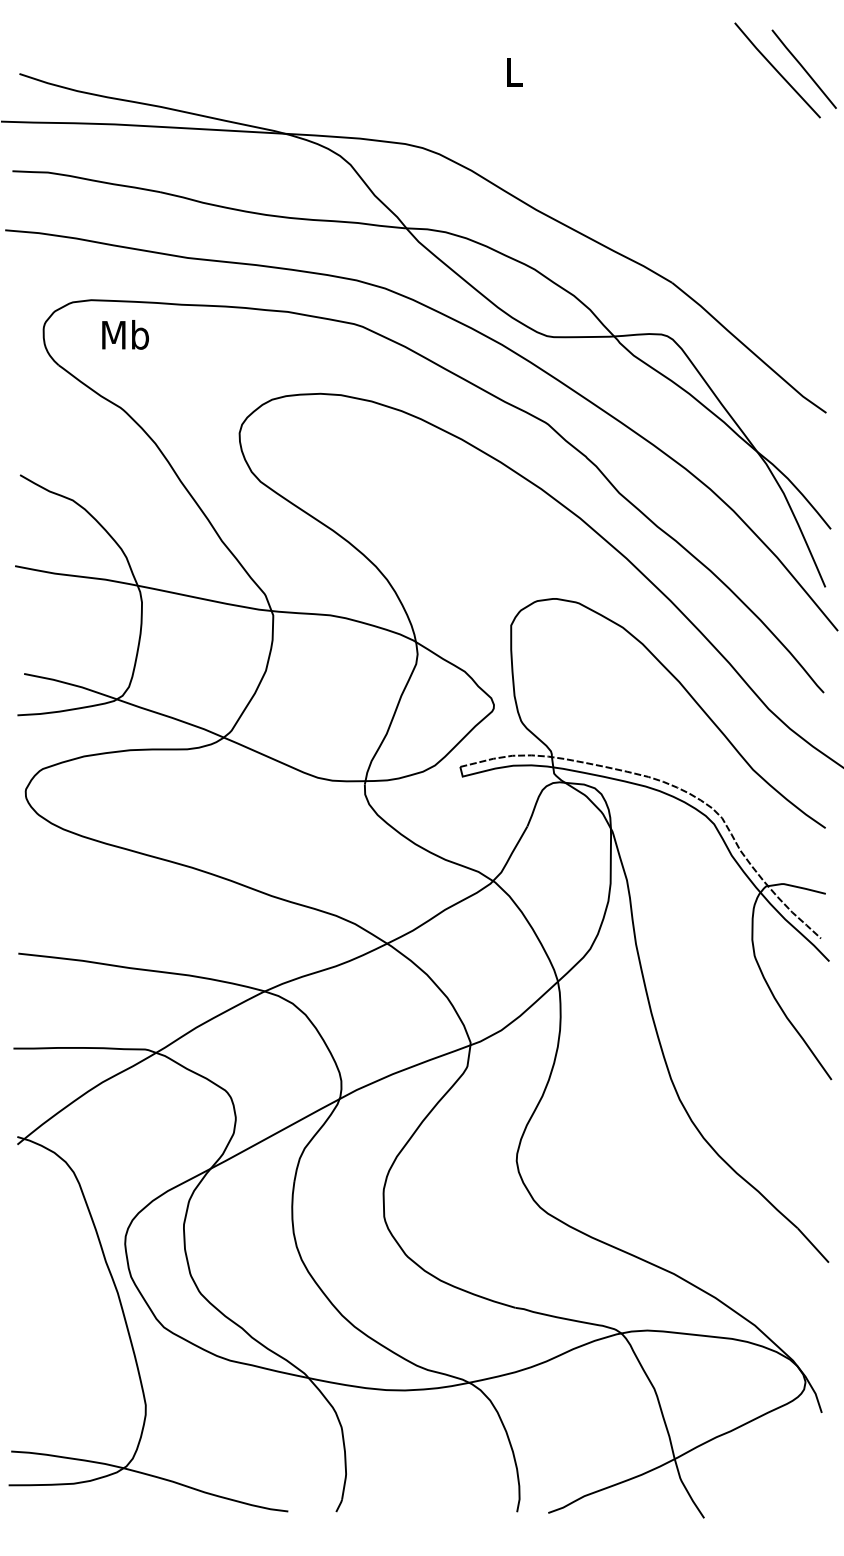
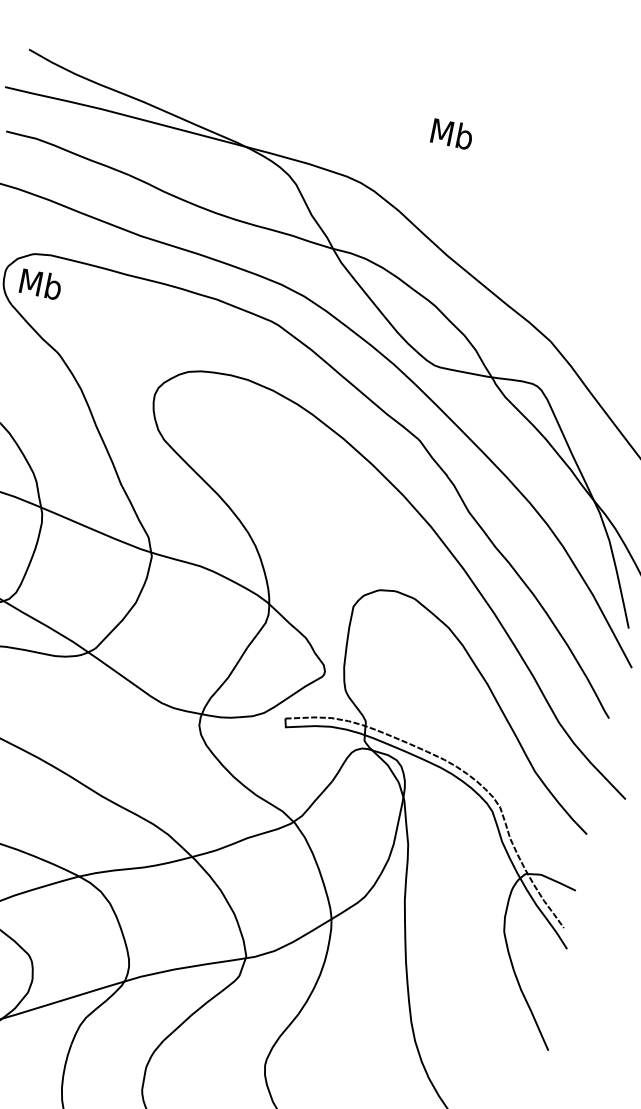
text: (513, 72) -> (451, 134), L -> Mb
text: (125, 334) -> (41, 283), moved

